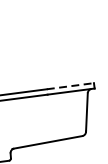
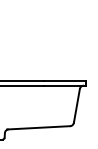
line: (70, 85) -> (65, 80), dashed -> solid

